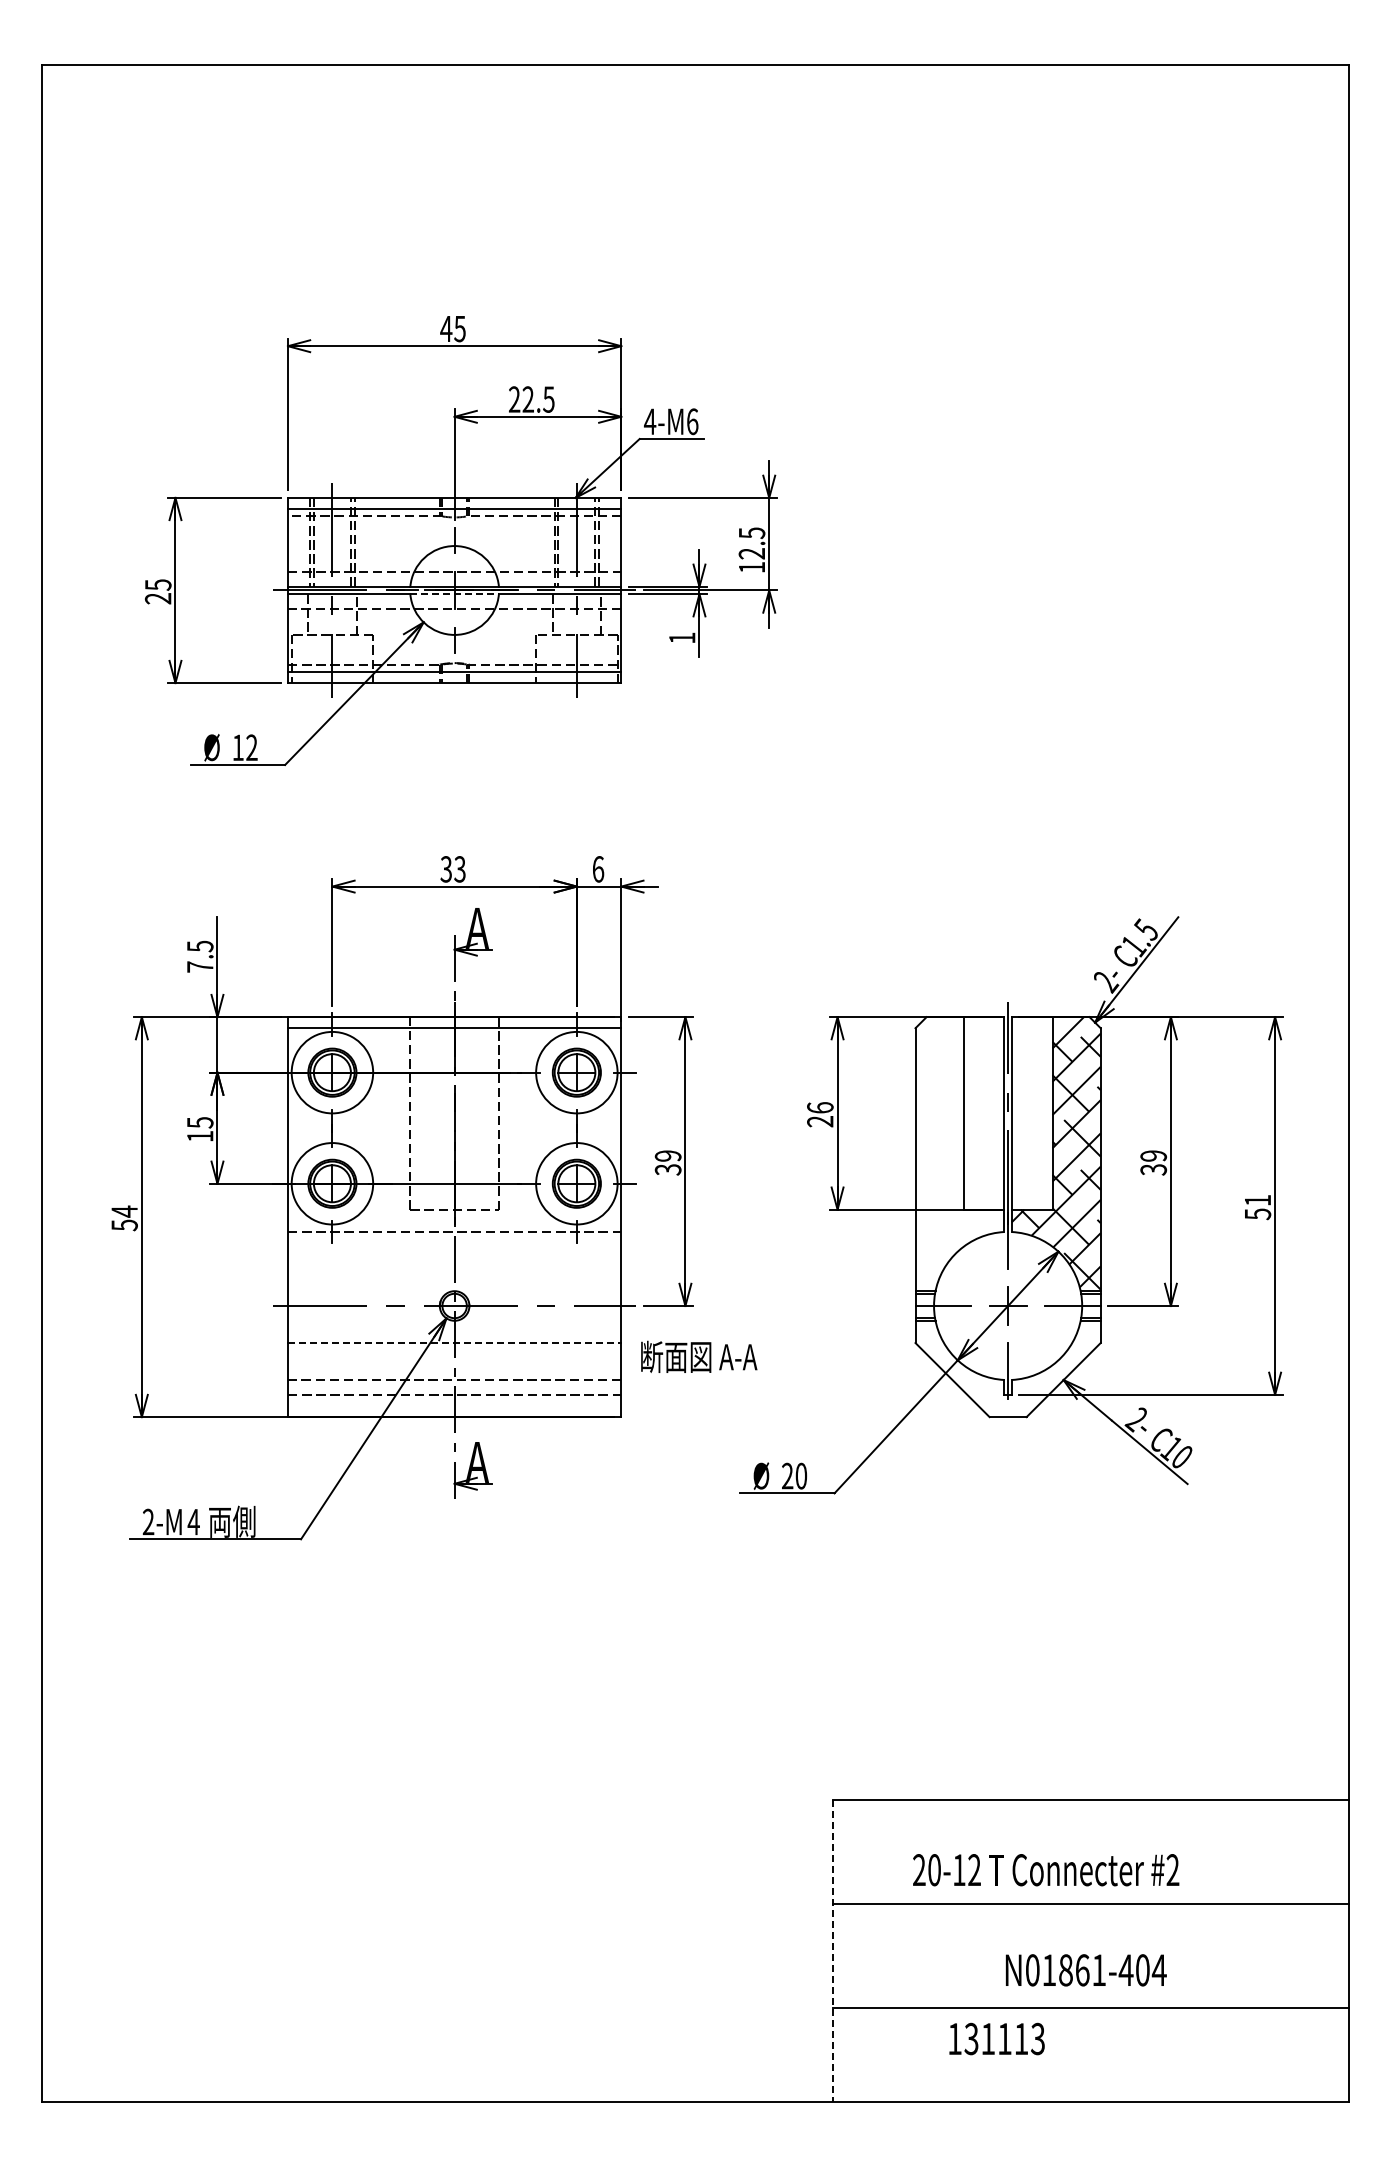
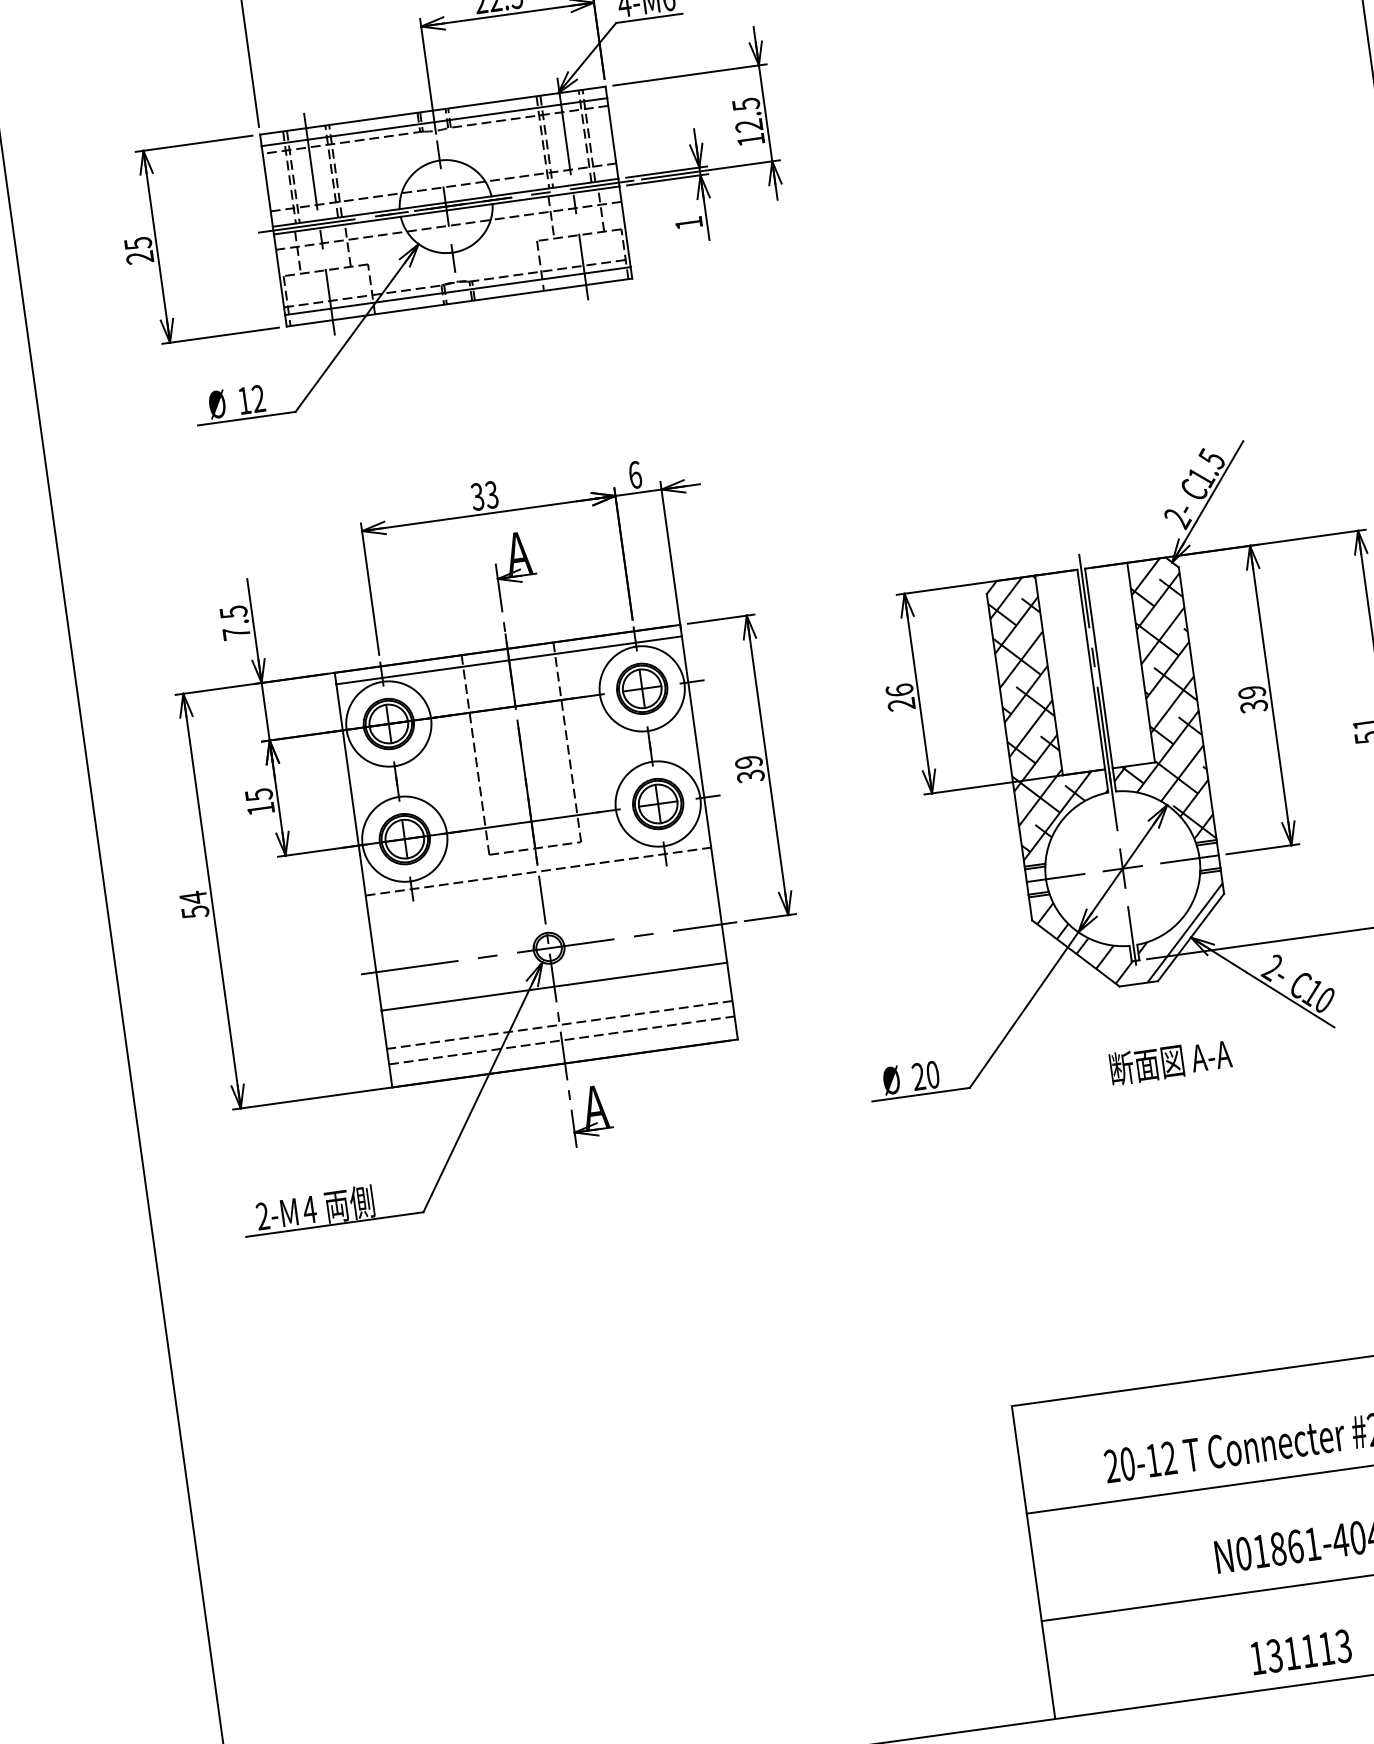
line: (455, 594) -> (447, 210), dashed -> solid
hatch: (959, 1151) -> (1050, 715), added
line: (454, 1343) -> (554, 987), dashed -> solid
text: (699, 1356) -> (1171, 1061), moved
hatch: (1007, 1367) -> (1131, 932), added
line: (832, 1951) -> (1033, 1563), dashed -> solid
text: (996, 2038) -> (1300, 1651), moved

